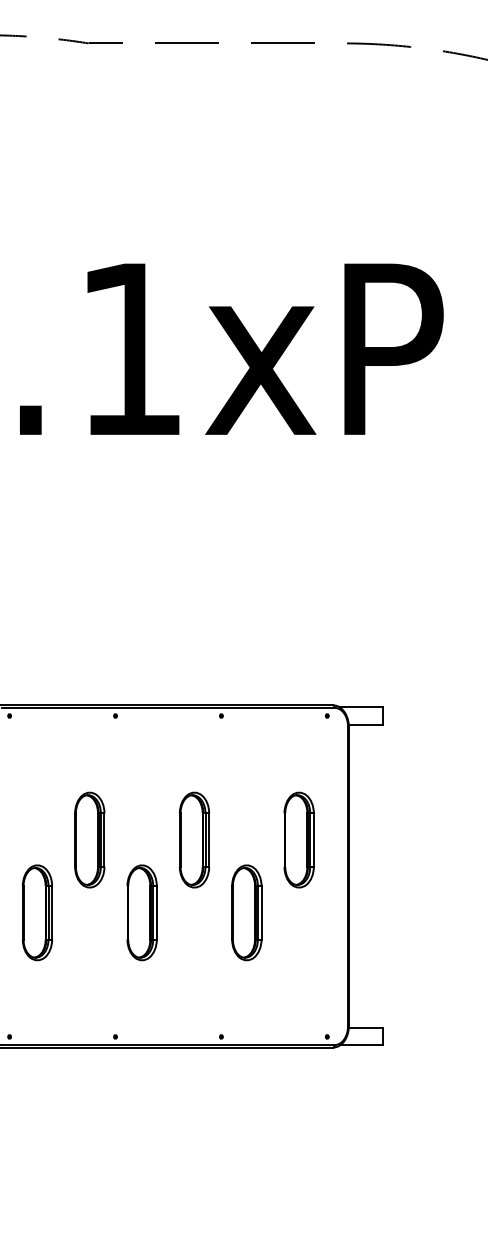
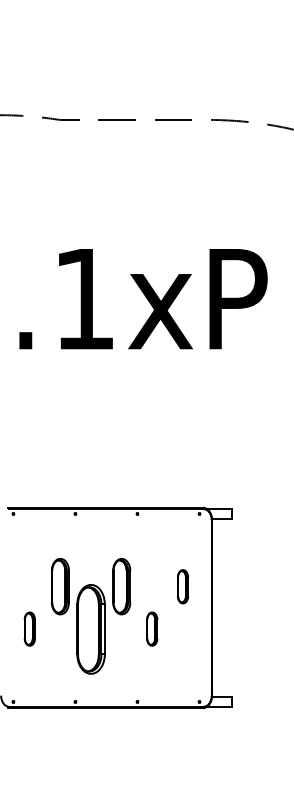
part: (298, 839) -> (182, 586), size x0.6
part: (37, 911) -> (29, 628), size x0.6
part: (141, 911) -> (90, 628), size x1.6
part: (245, 911) -> (151, 628), size x0.6

